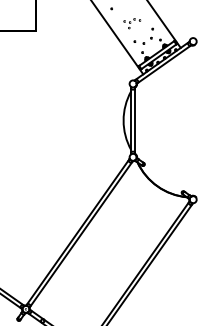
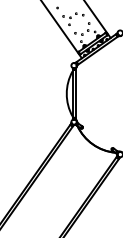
part: (132, 23) -> (73, 19), size x1.67

